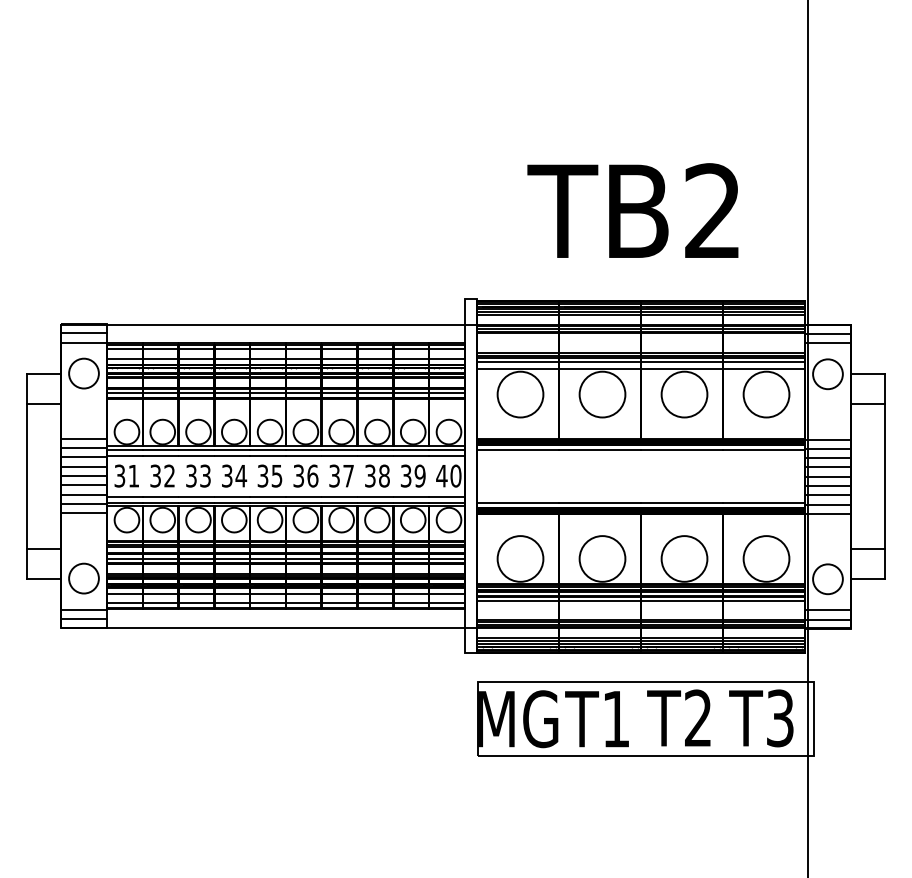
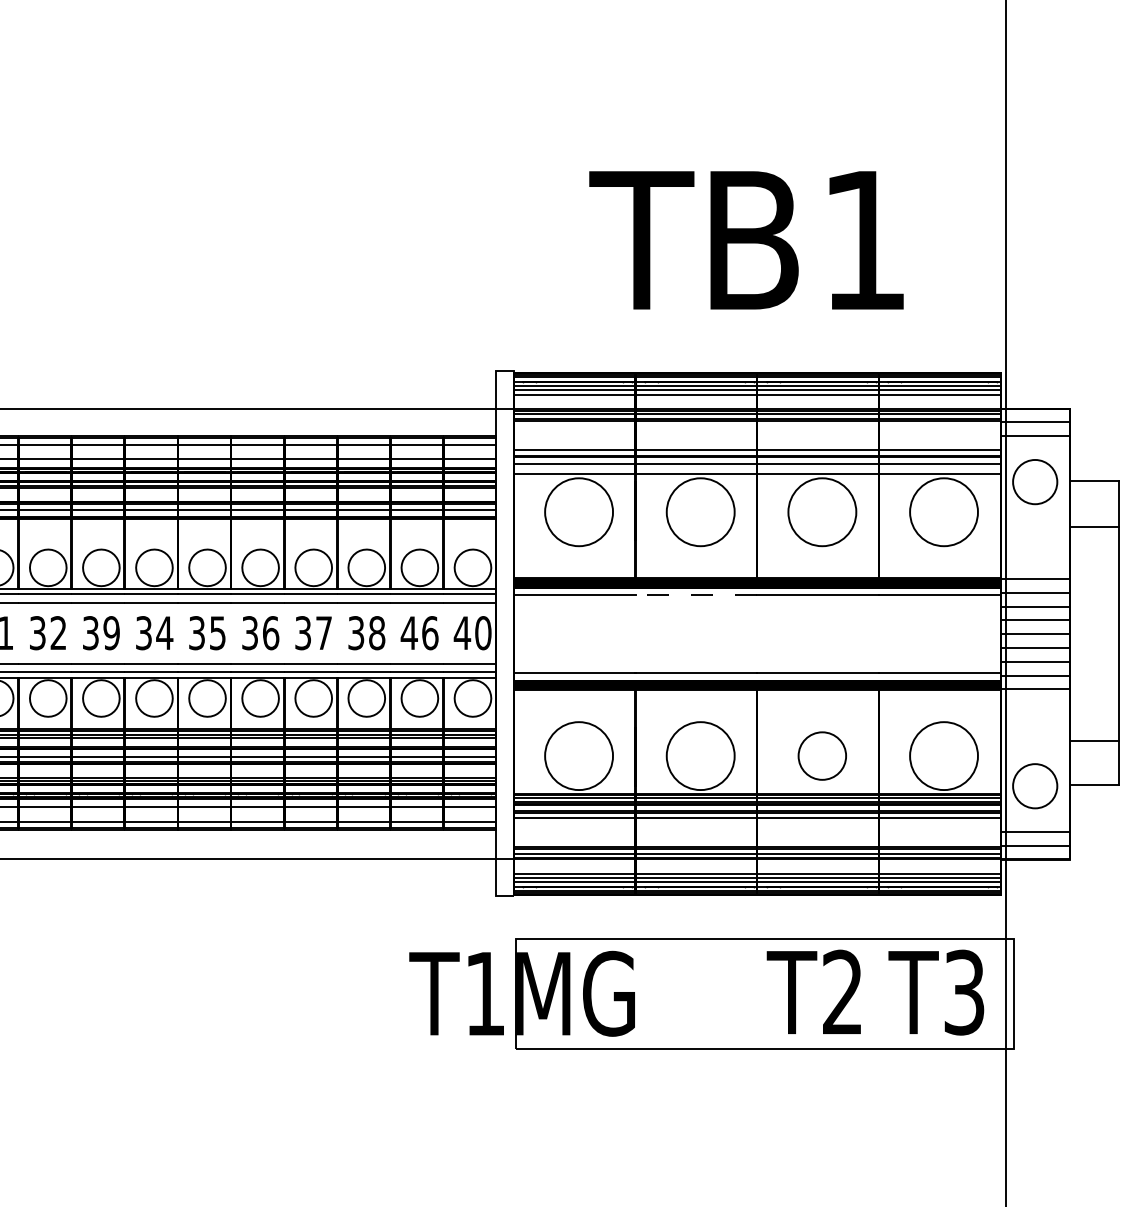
text: (712, 210) -> (863, 239), TB2 -> TB1
line: (599, 450) -> (696, 595), solid -> dashed
text: (205, 475) -> (111, 632), 33 -> 39
text: (412, 475) -> (418, 632), 39 -> 46
circle: (684, 558) -> (822, 755), size x0.7
text: (596, 719) -> (455, 994), moved

